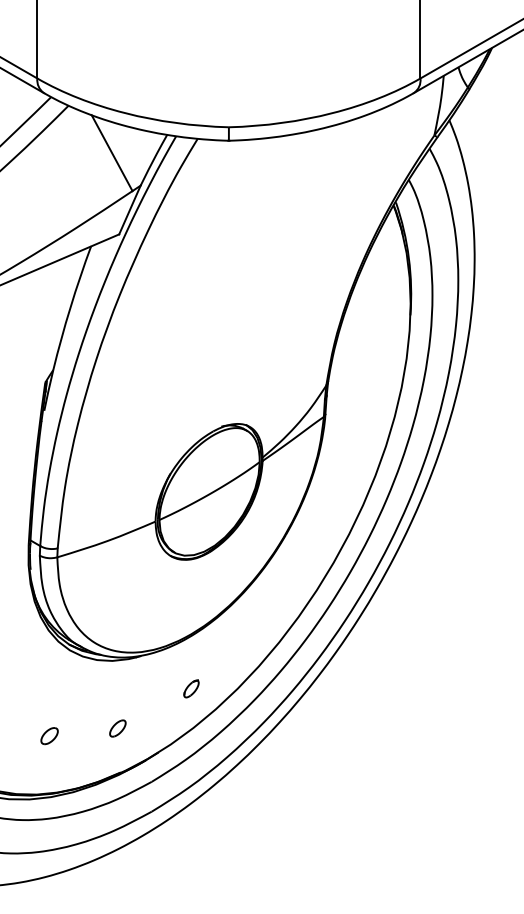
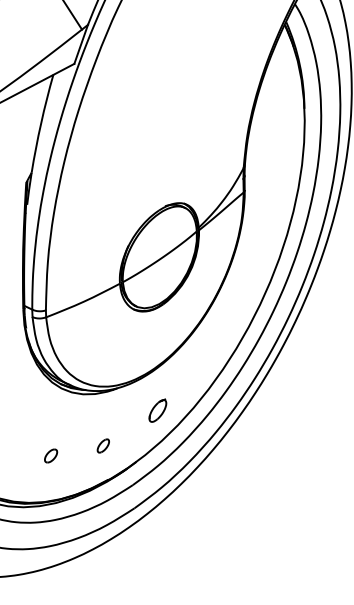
part: (191, 688) -> (157, 410), size x1.6

